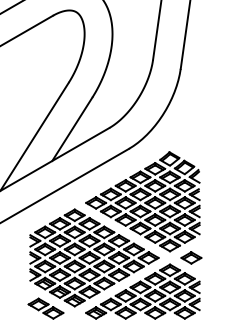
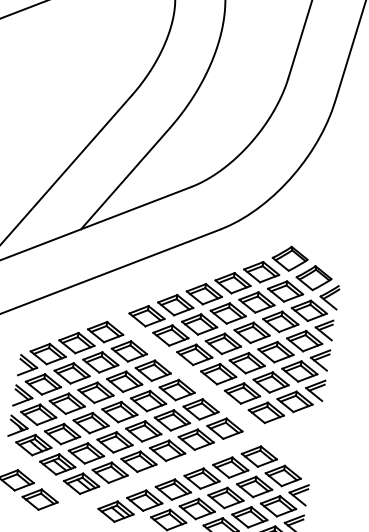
part: (191, 257) -> (301, 439), removed

